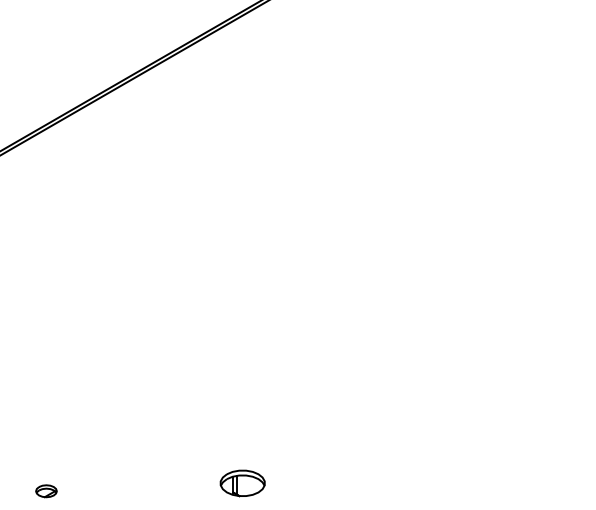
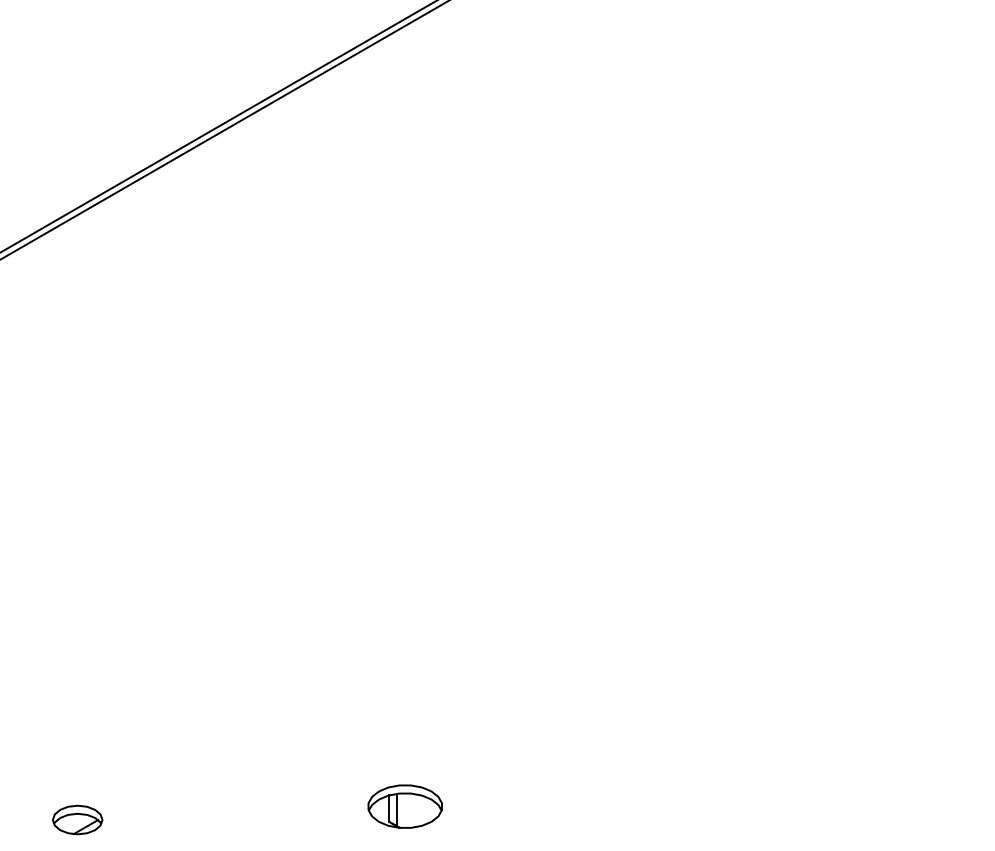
part: (46, 490) -> (77, 818), size x1.43

